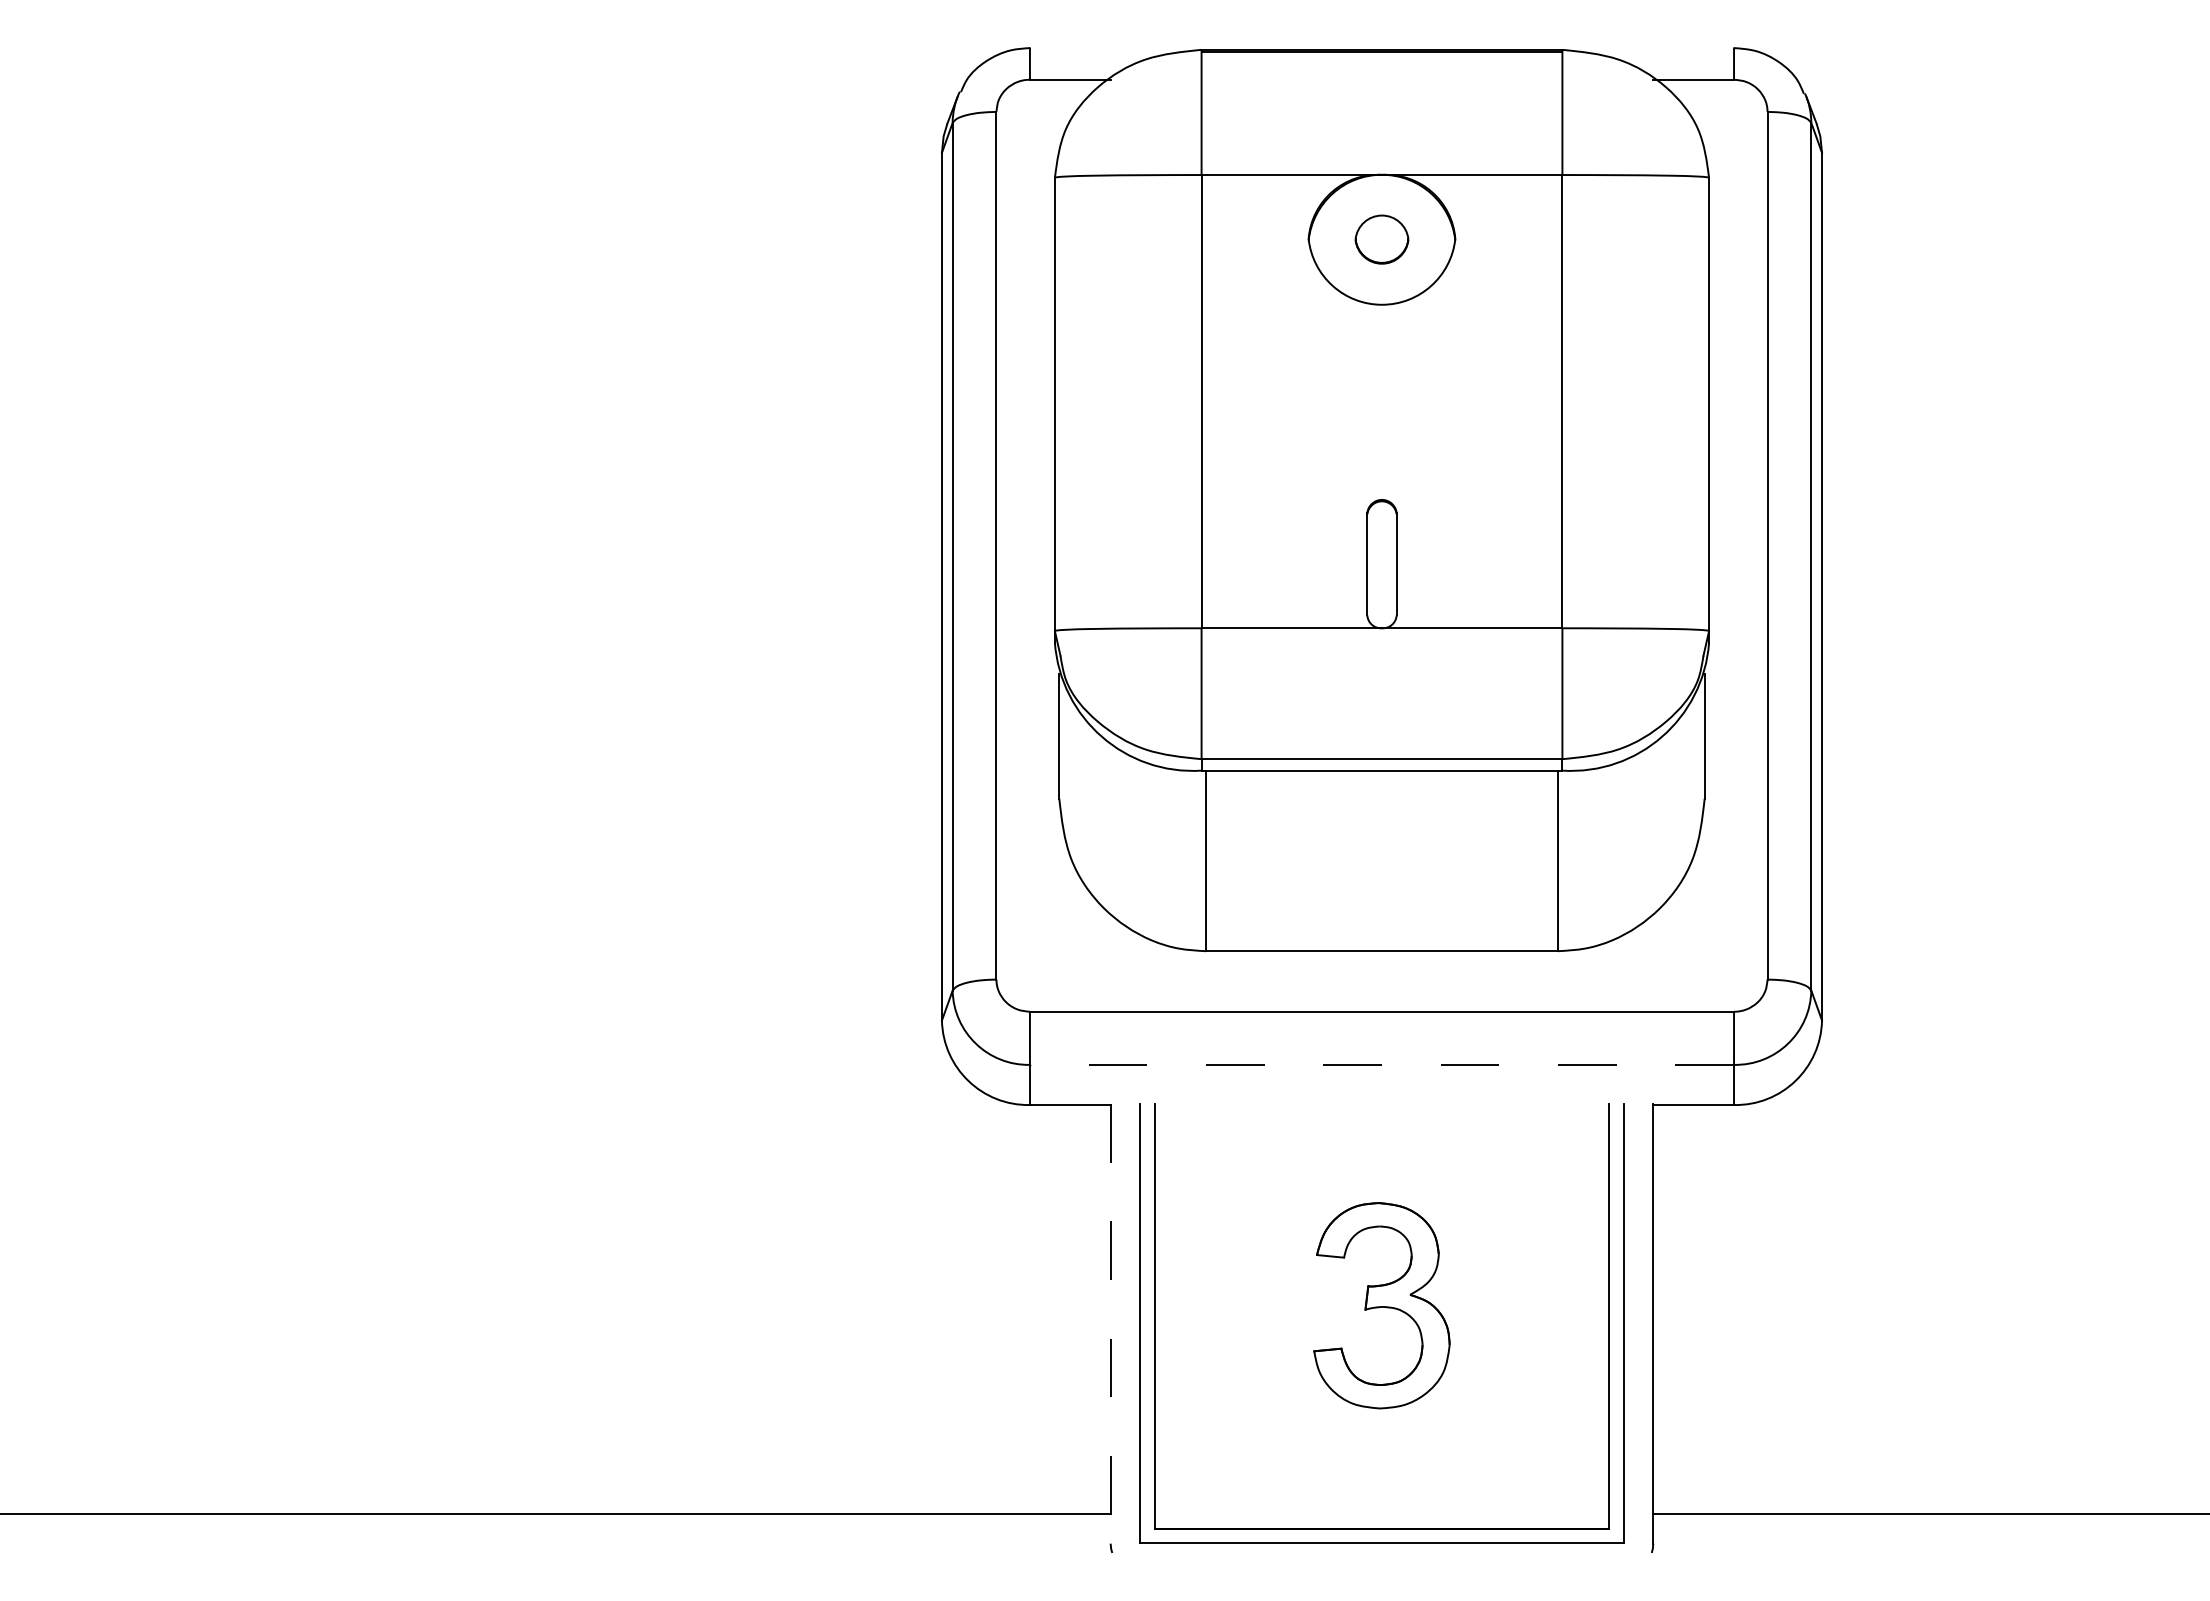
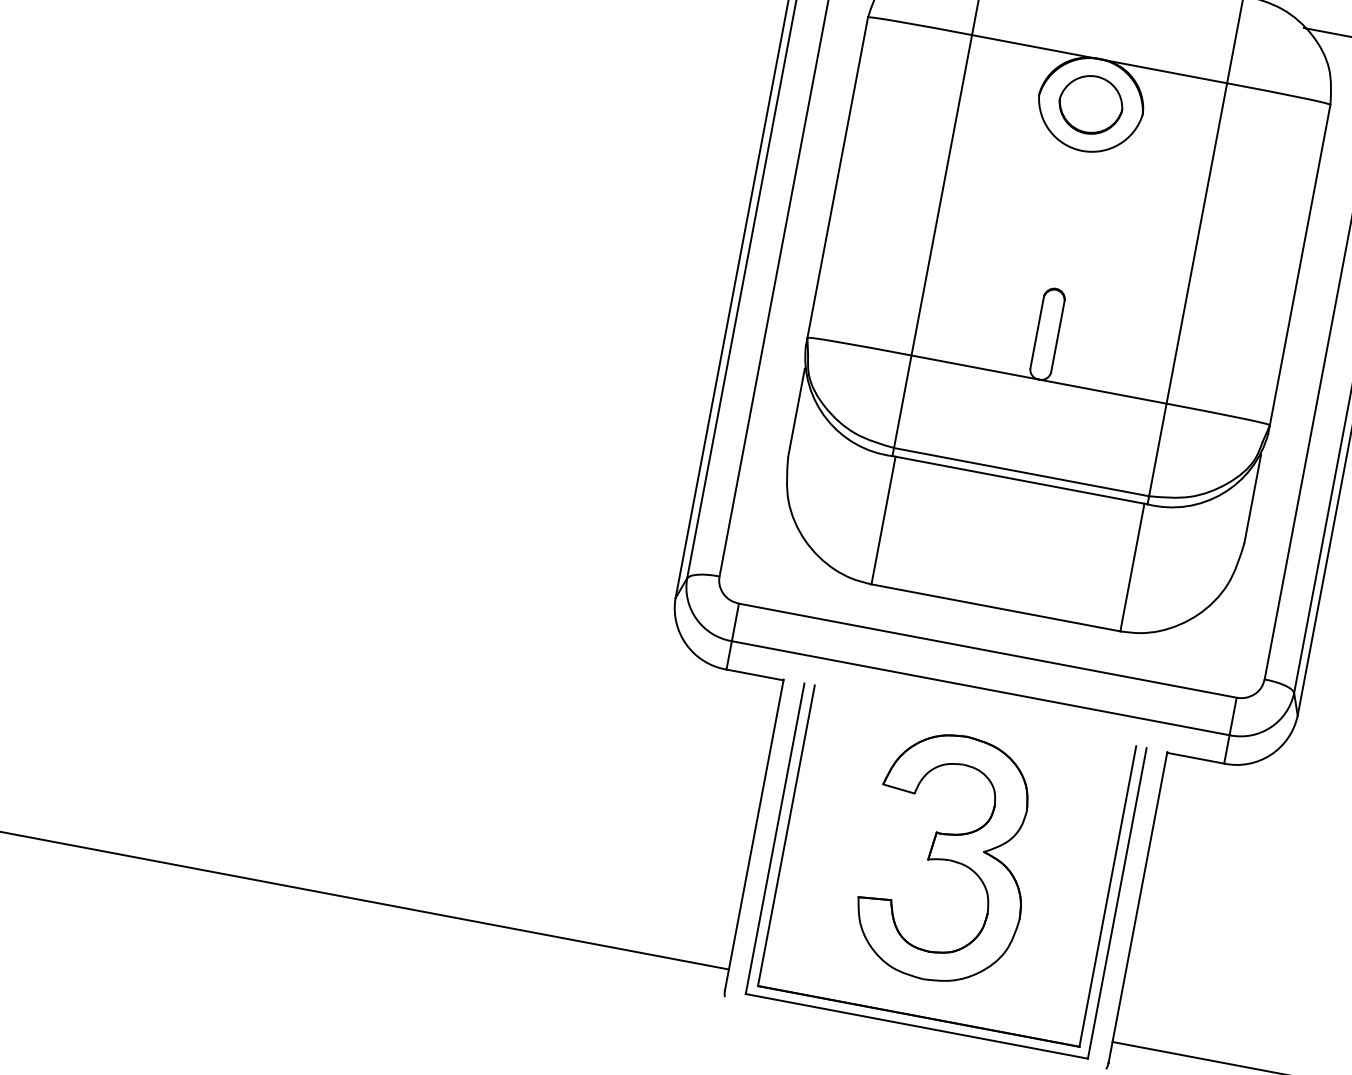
part: (1381, 239) -> (1090, 104), size x1.67
line: (1381, 1064) -> (980, 687), dashed -> solid
part: (1381, 1305) -> (948, 858), size x1.67
line: (1110, 1323) -> (754, 834), dashed -> solid

